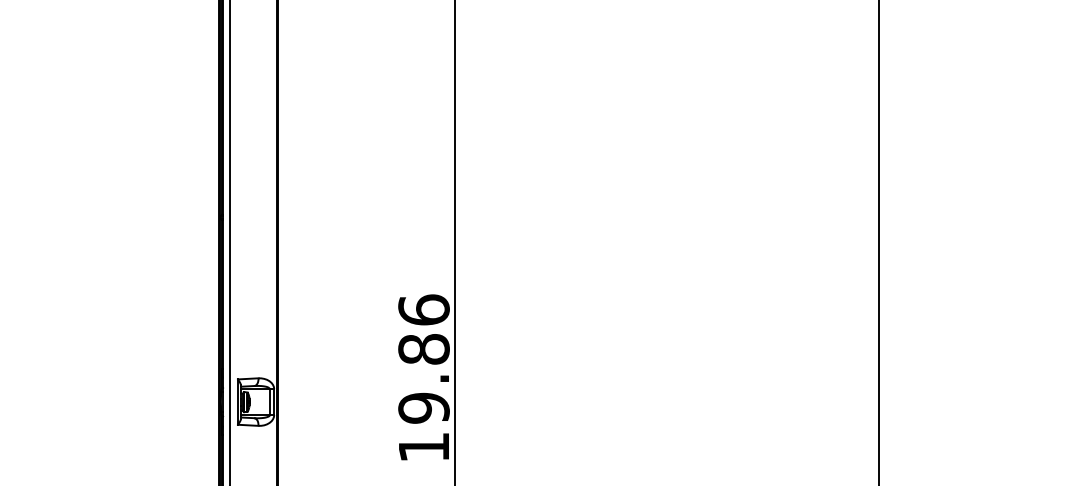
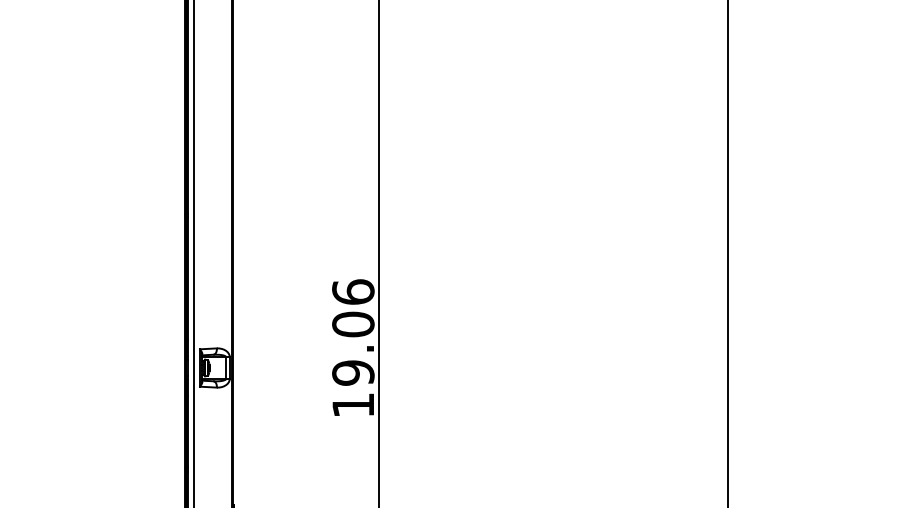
text: (424, 349) -> (353, 324), 19.86 -> 19.06

